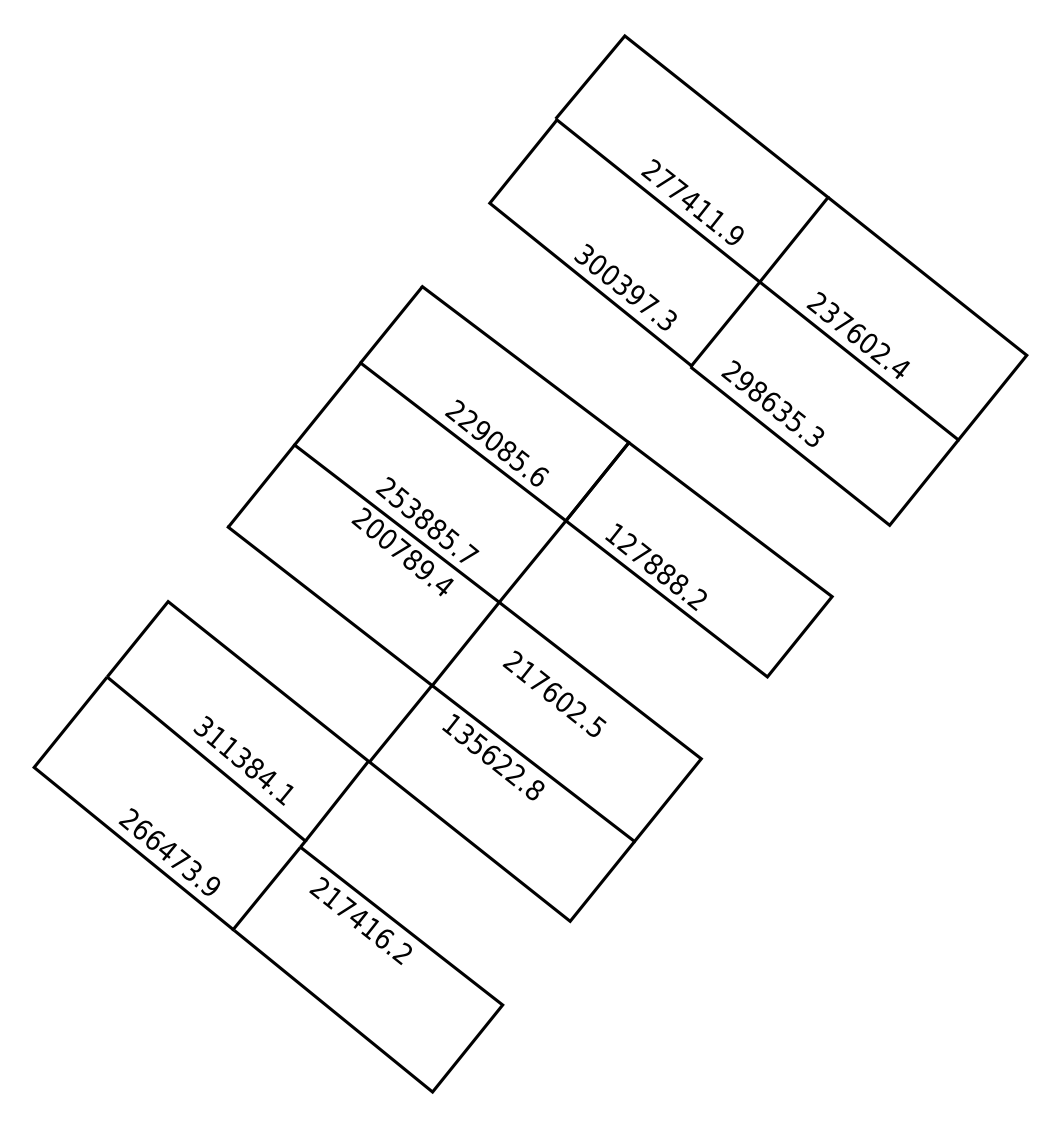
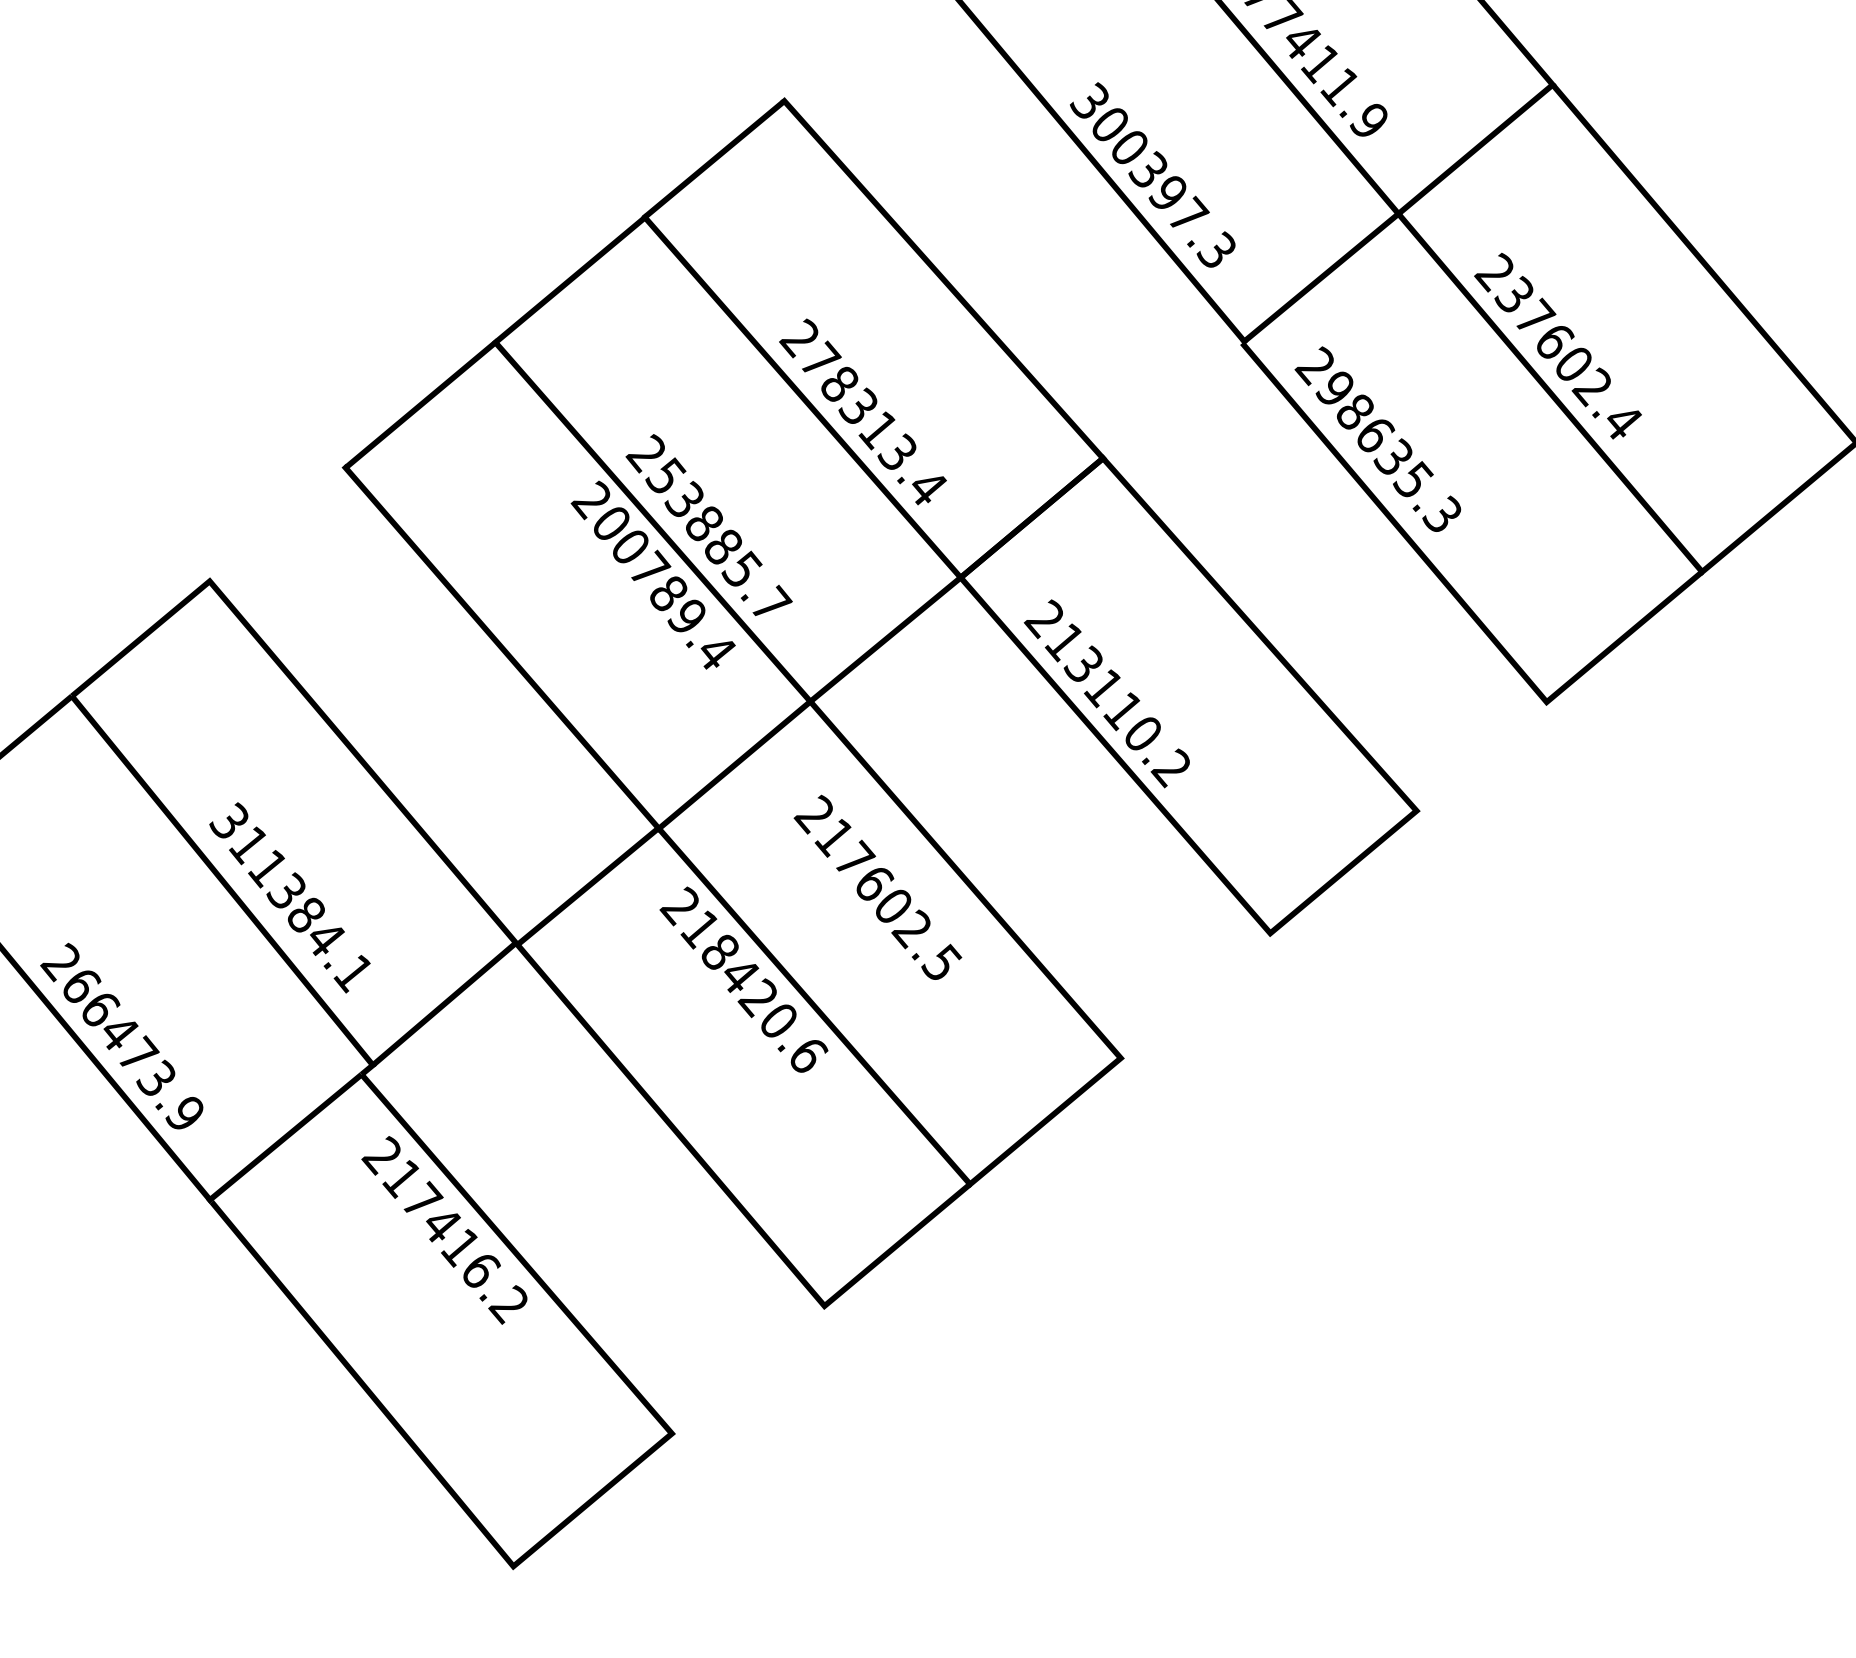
text: (502, 447) -> (871, 421), 229085.6 -> 278313.4
text: (646, 558) -> (1093, 674), 127888.2 -> 213110.2
text: (493, 756) -> (744, 979), 135622.8 -> 218420.6

